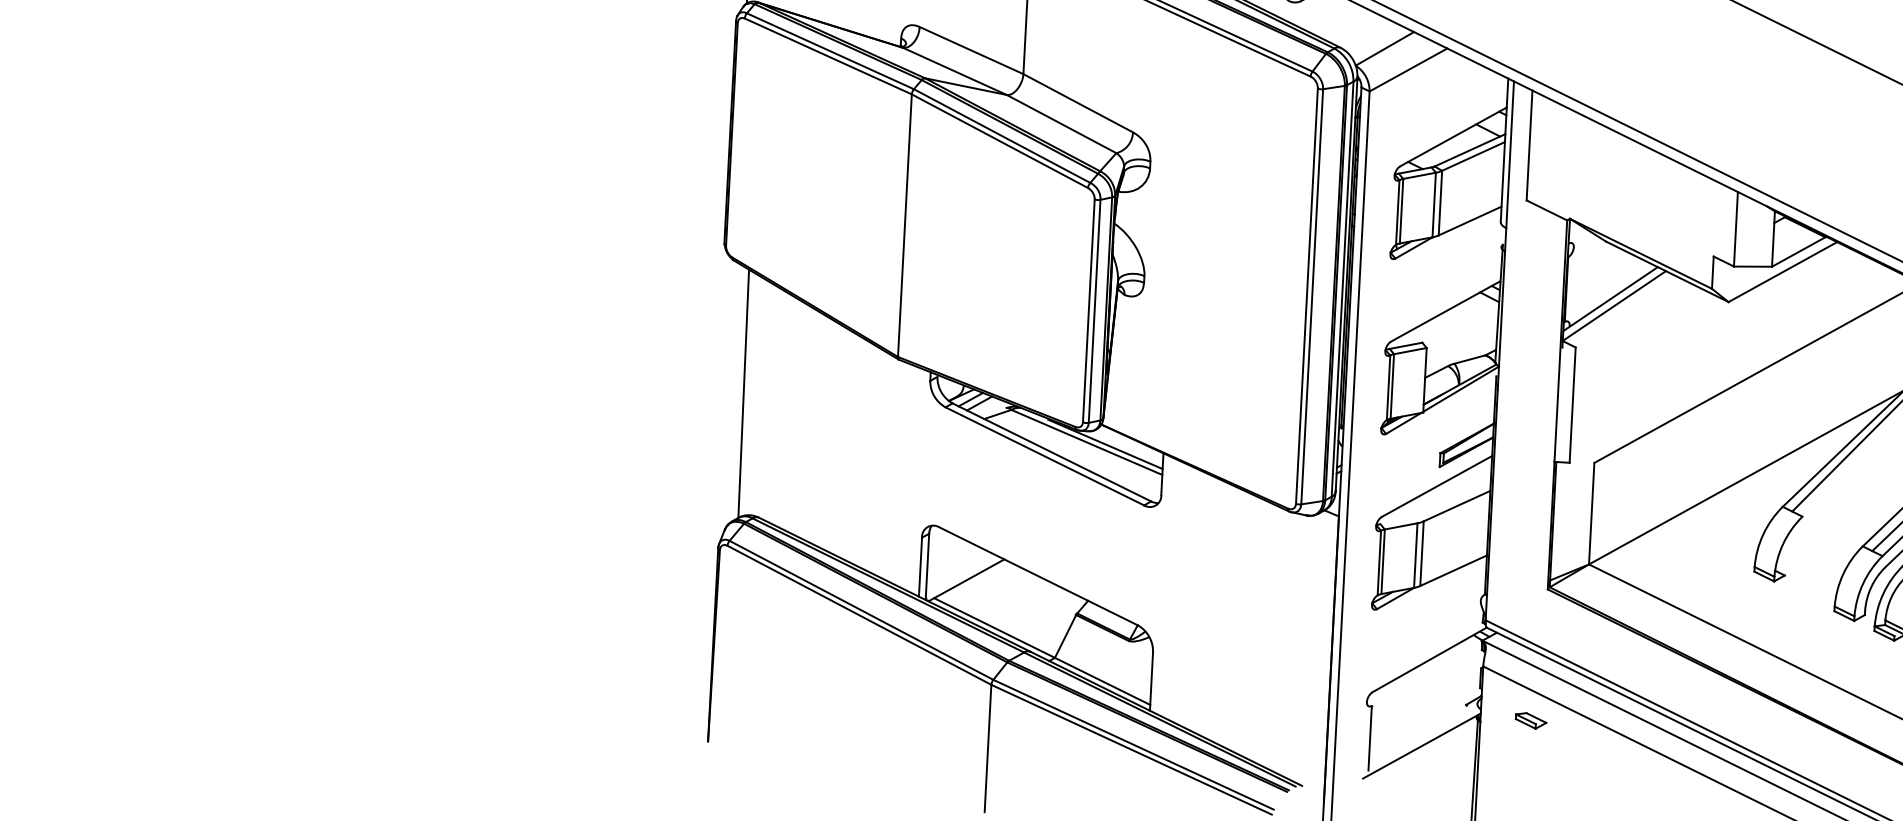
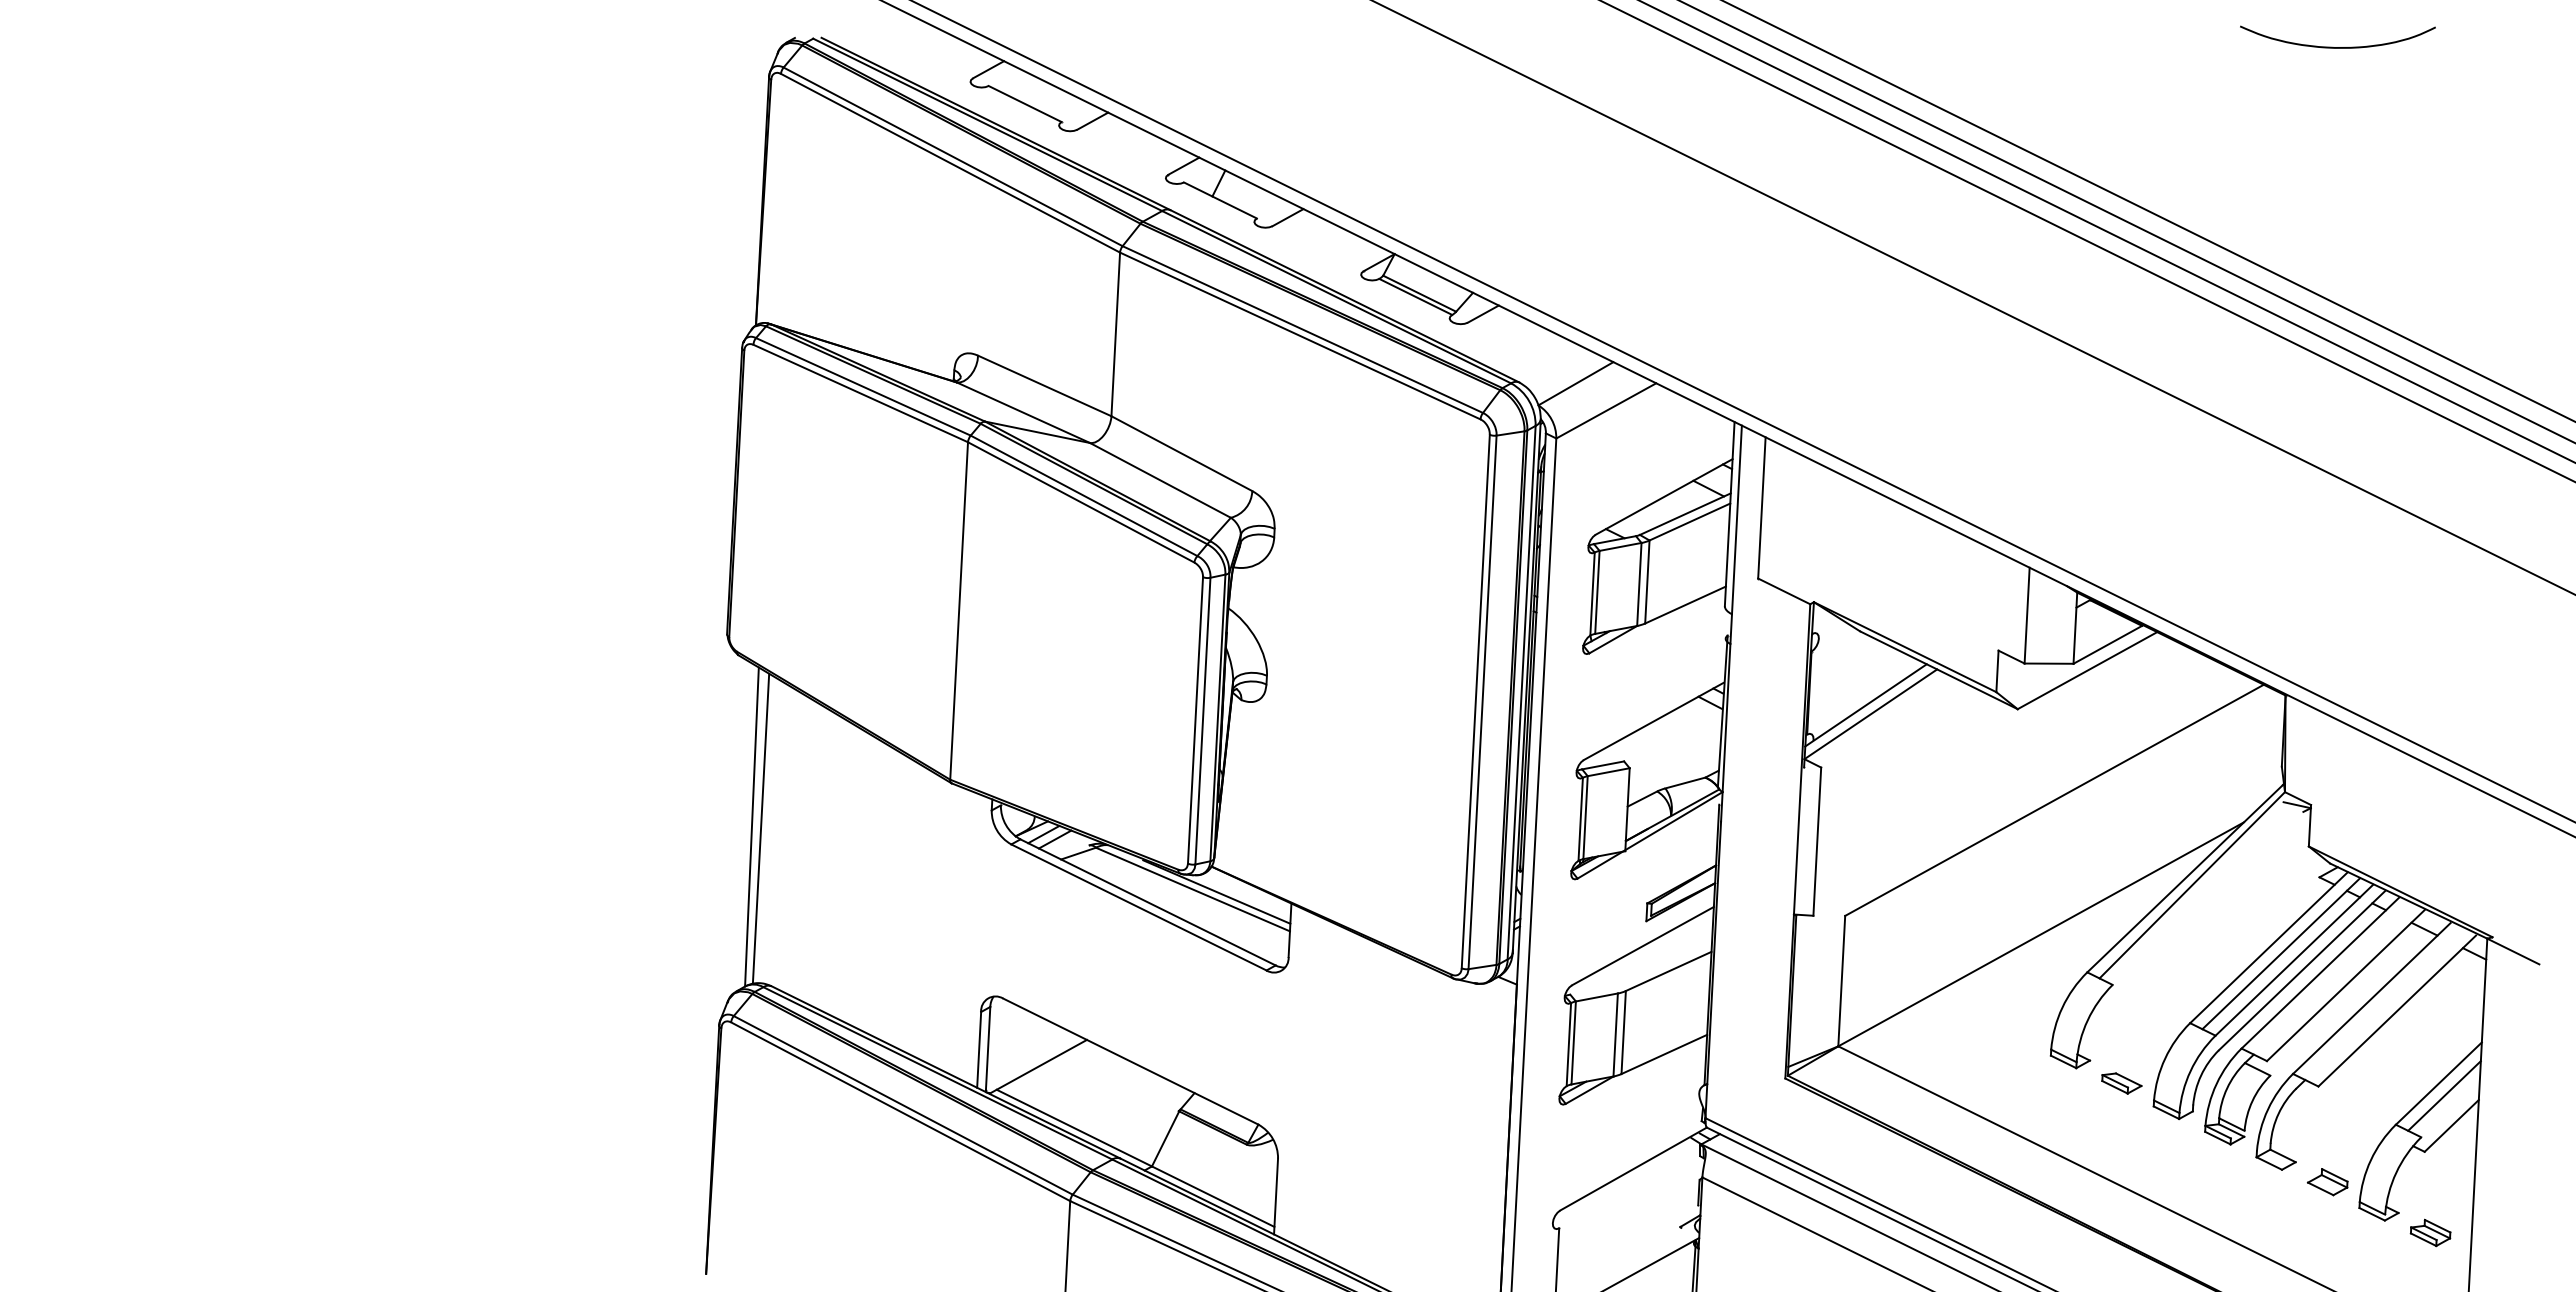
line: (750, 394) -> (760, 828), added
part: (1530, 720) -> (2121, 1083), moved

